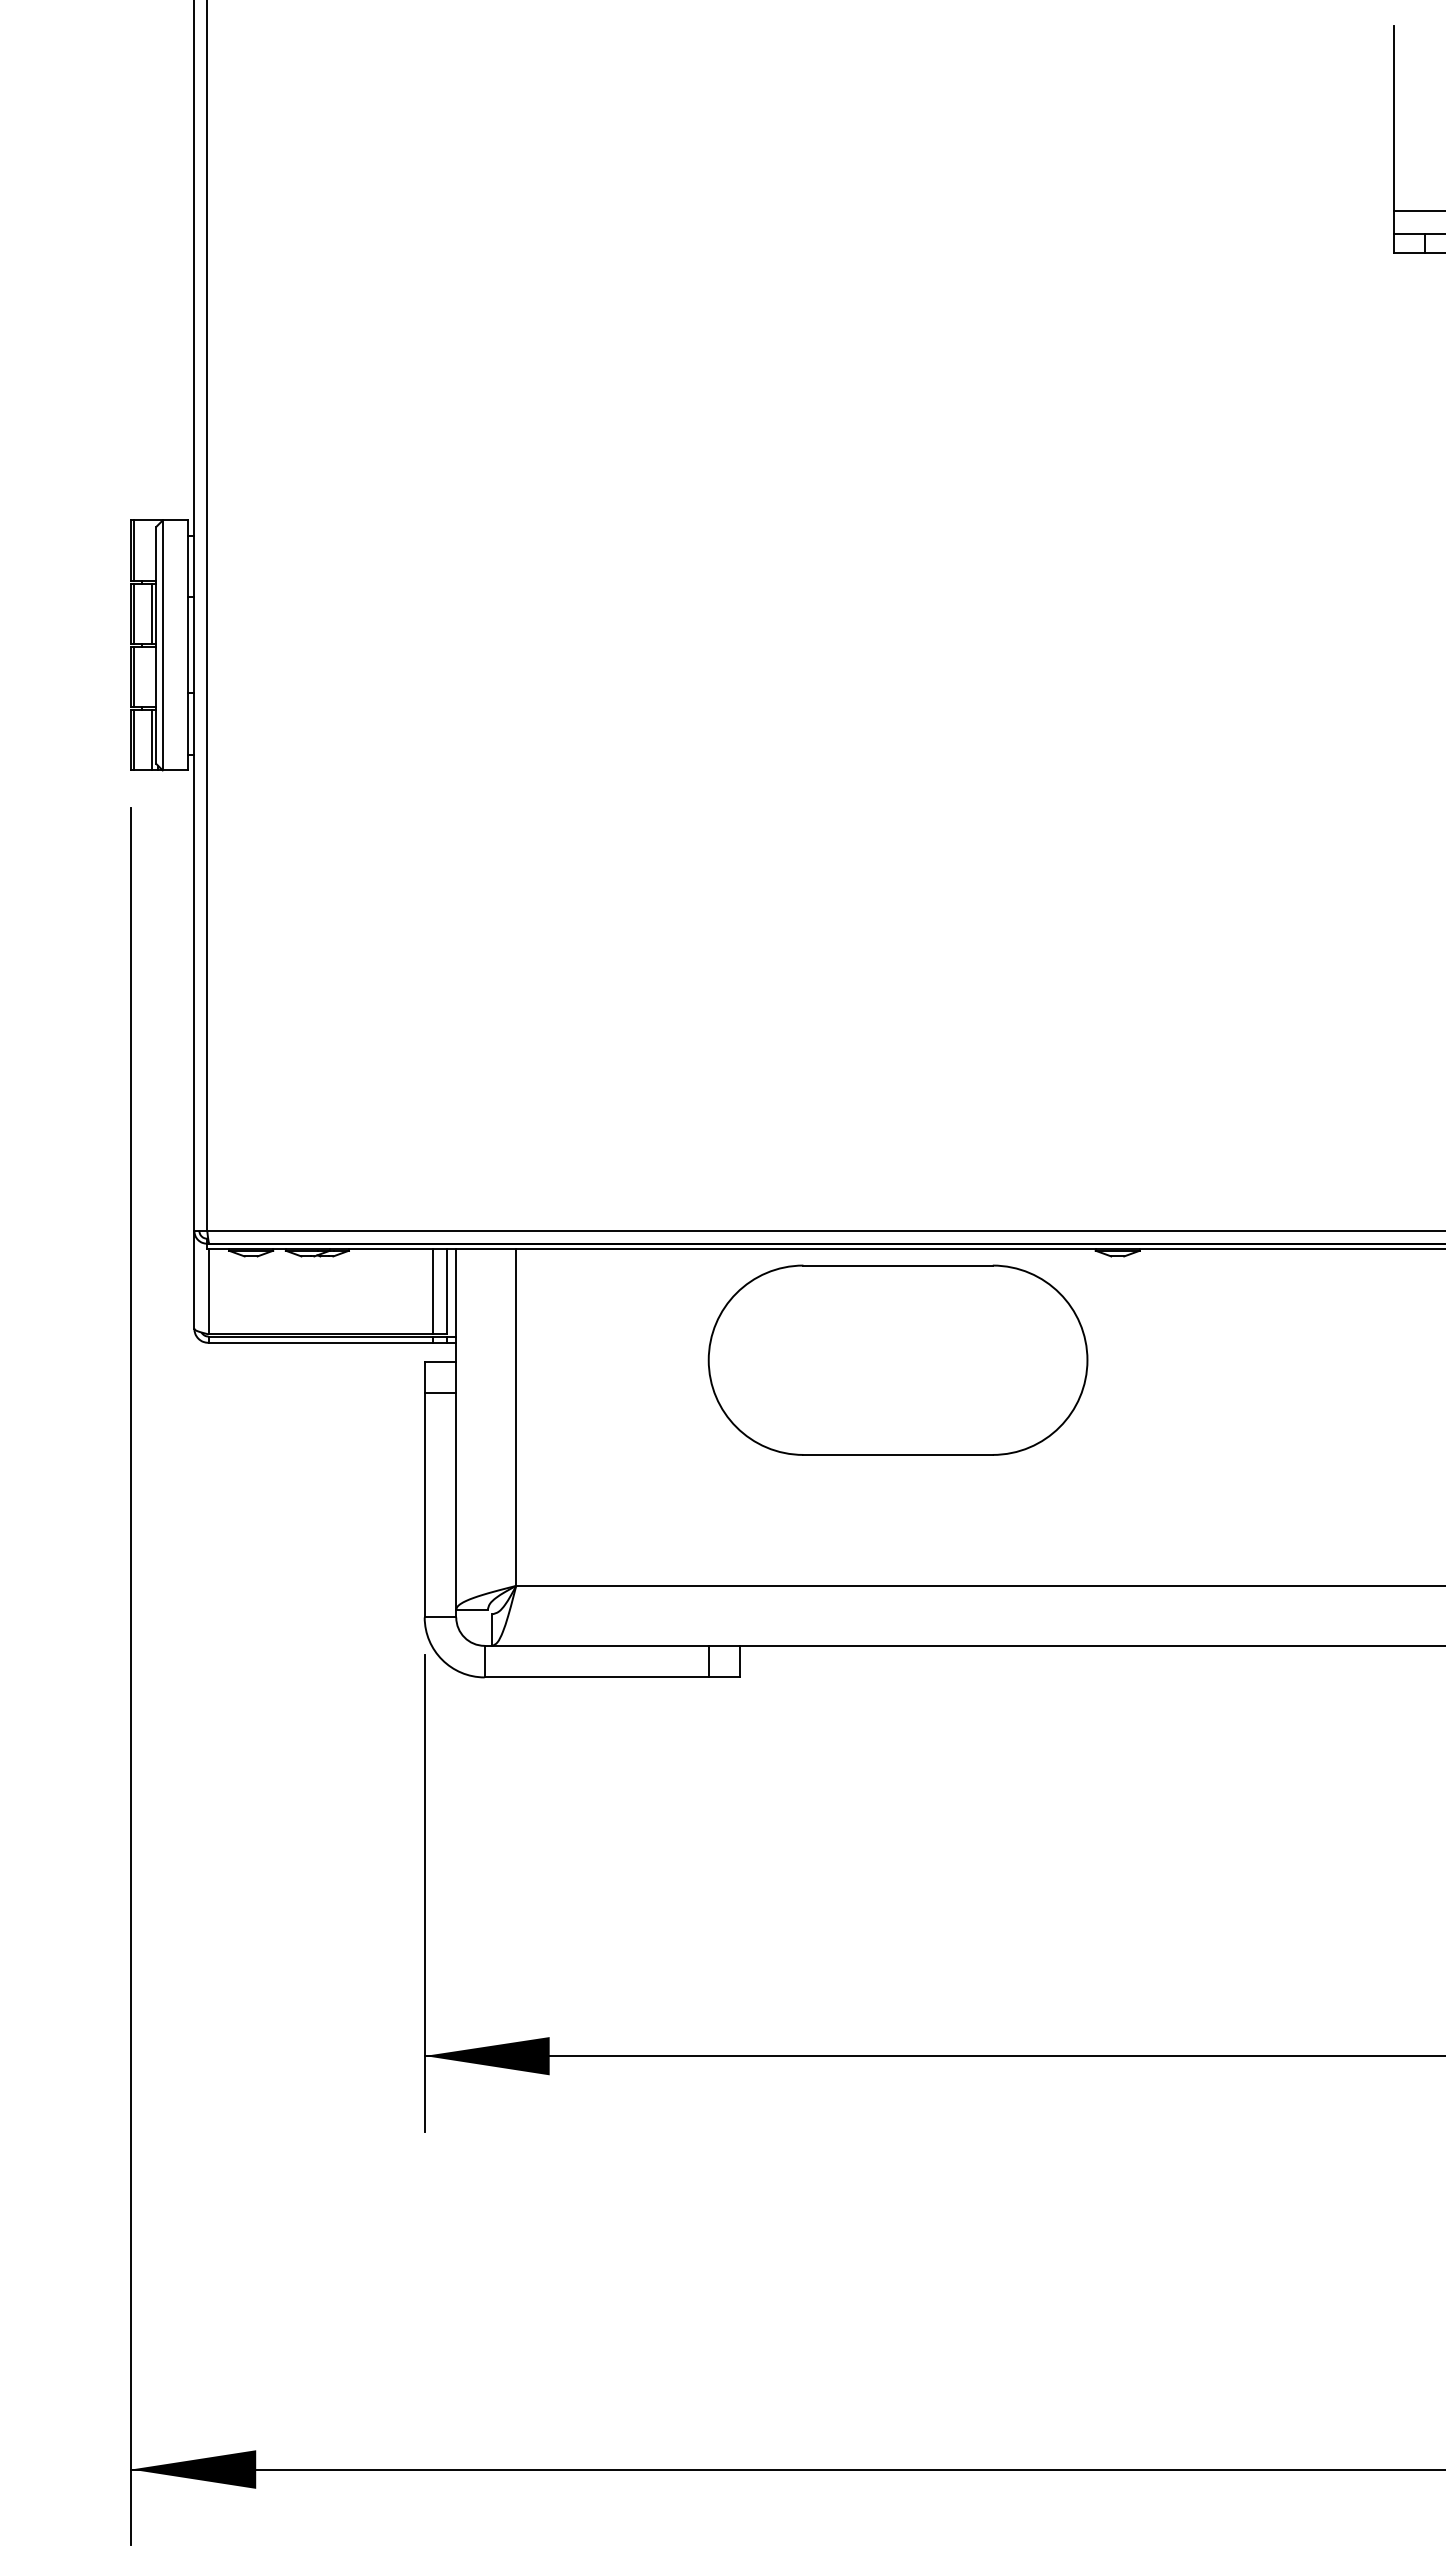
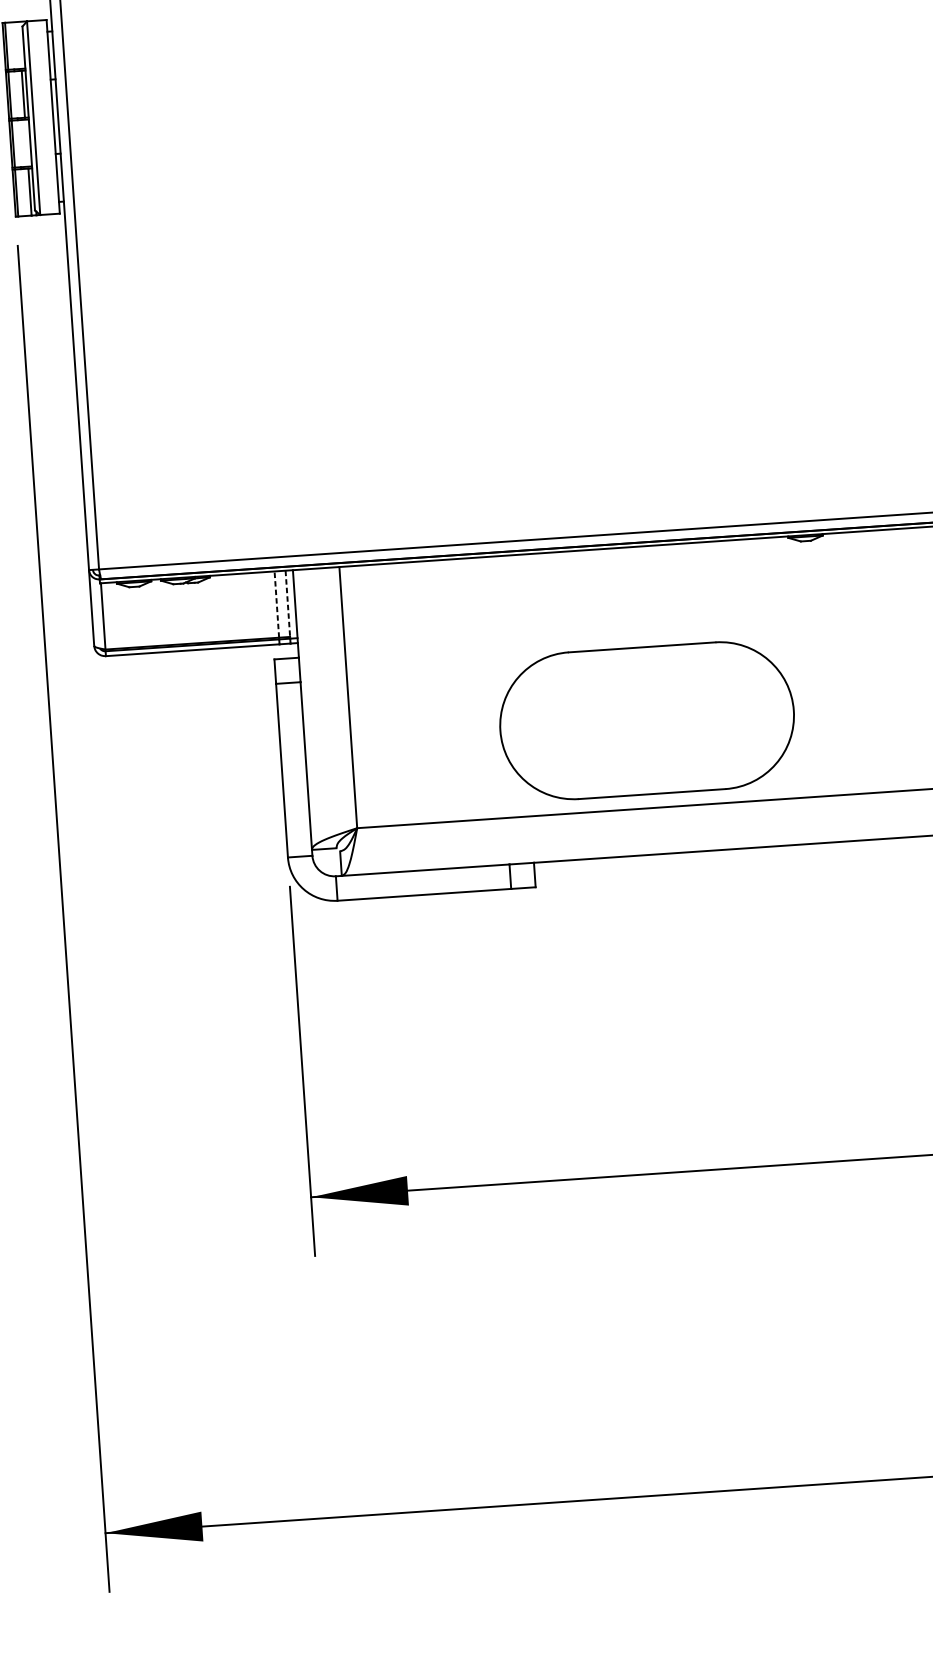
line: (432, 1291) -> (276, 604), solid -> dashed
line: (446, 1291) -> (287, 603), solid -> dashed
part: (897, 1359) -> (646, 720), moved

